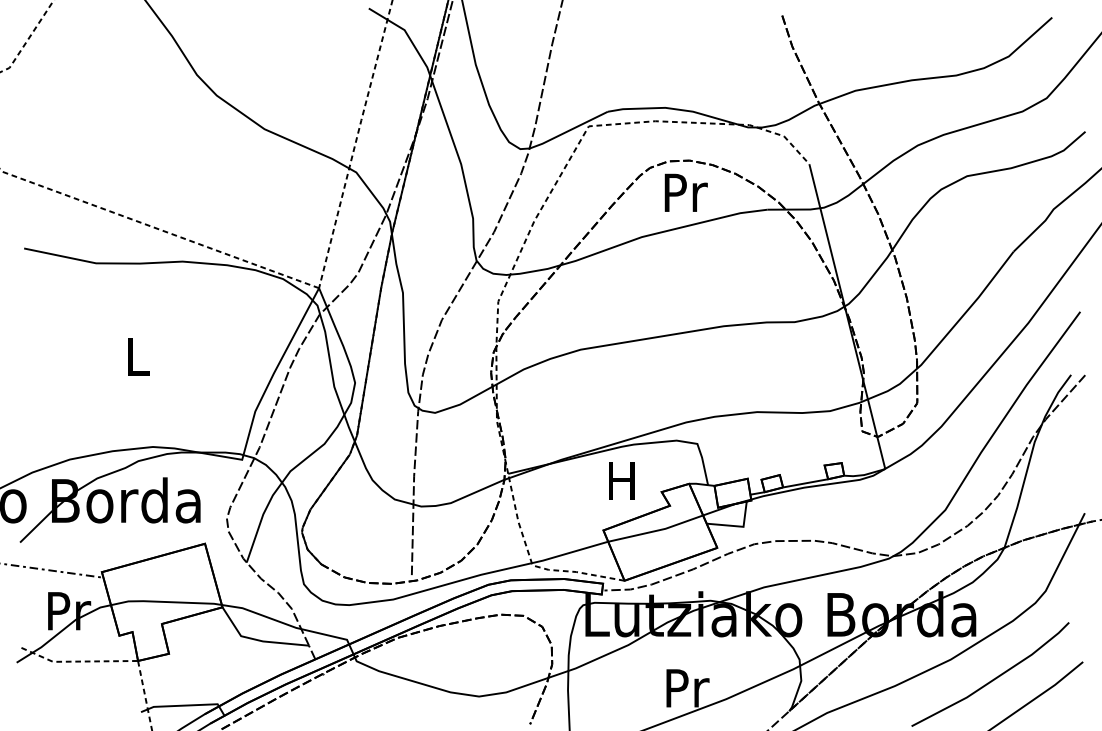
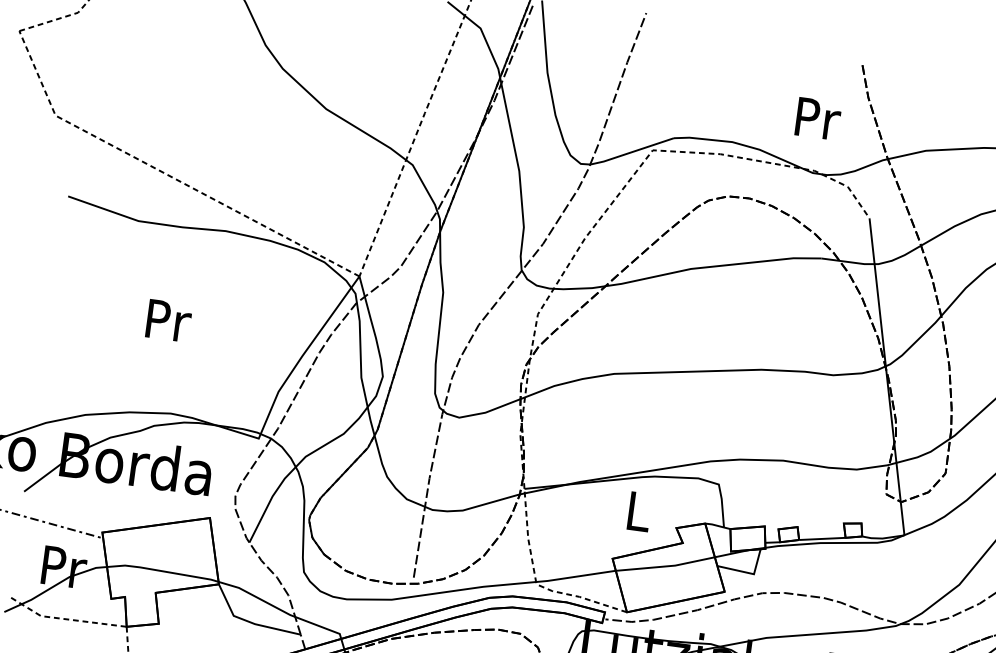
text: (685, 192) -> (817, 118), moved
text: (138, 356) -> (168, 320), L -> Pr
text: (621, 480) -> (637, 511), H -> L

